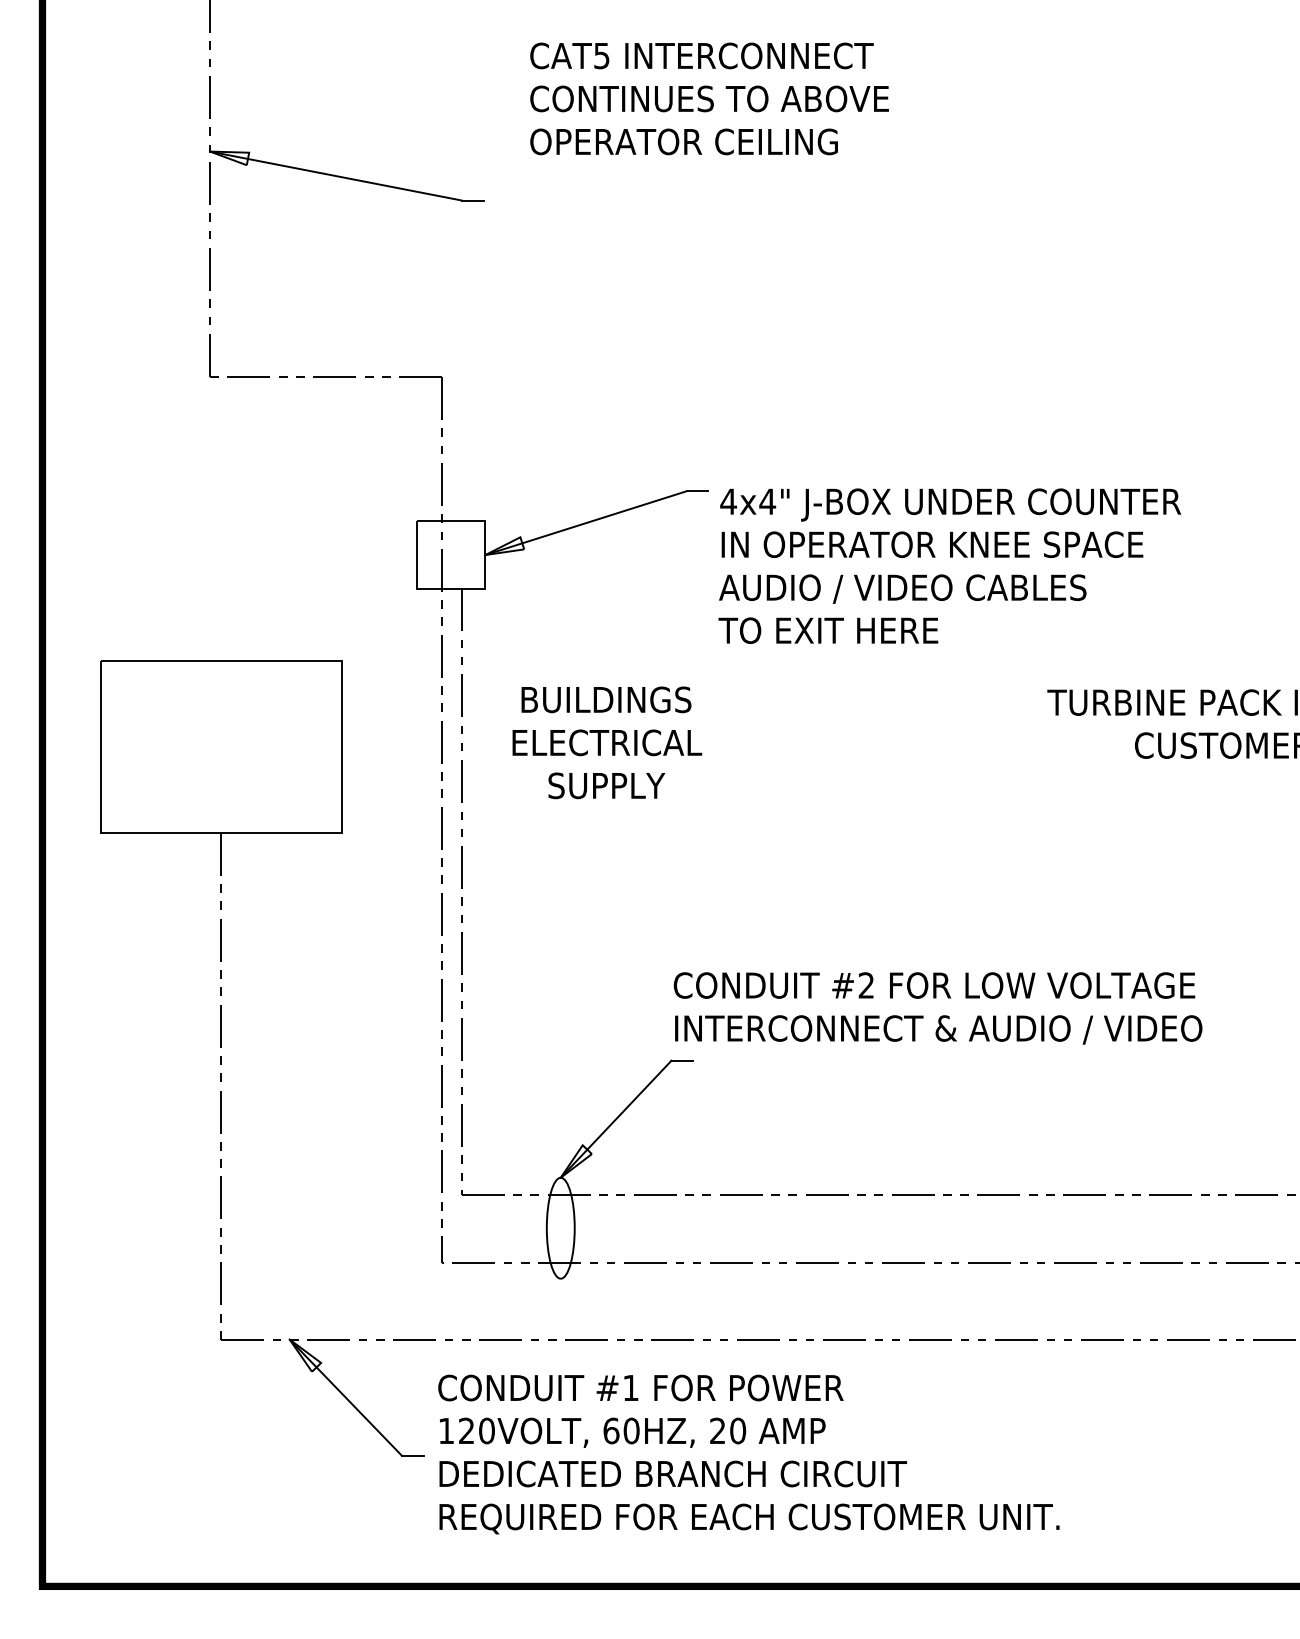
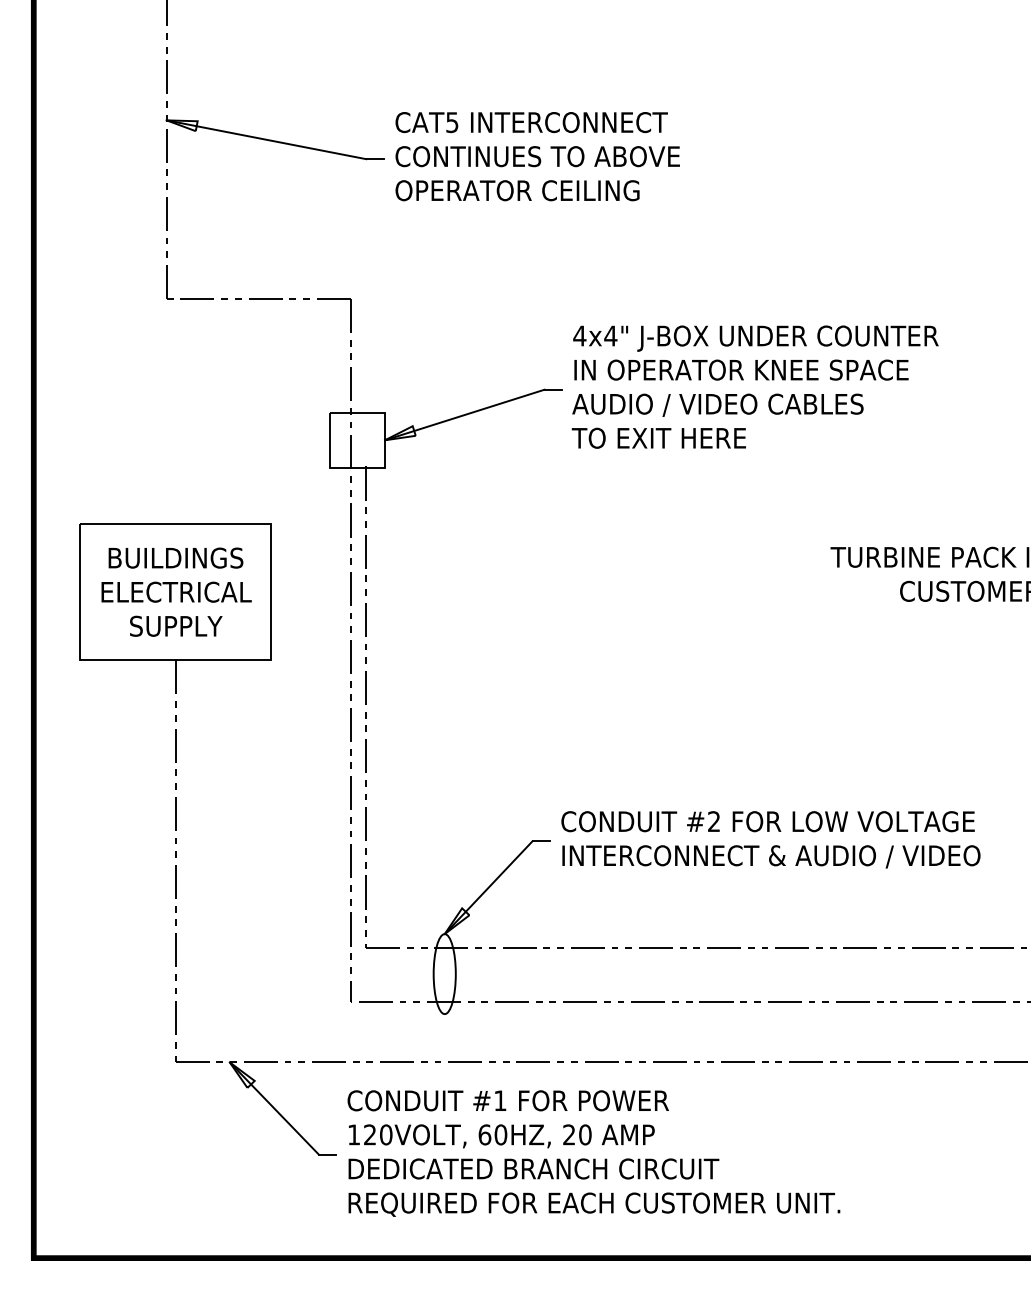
text: (709, 98) -> (537, 156), moved
text: (948, 565) -> (754, 386), moved
text: (607, 741) -> (176, 591), moved
text: (937, 1008) -> (770, 839), moved

